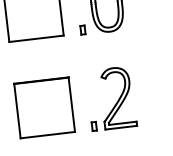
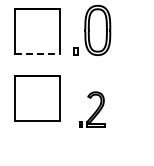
line: (37, 38) -> (38, 53), solid -> dashed
part: (111, 98) -> (92, 109), size x0.7
part: (44, 107) -> (37, 98), moved

